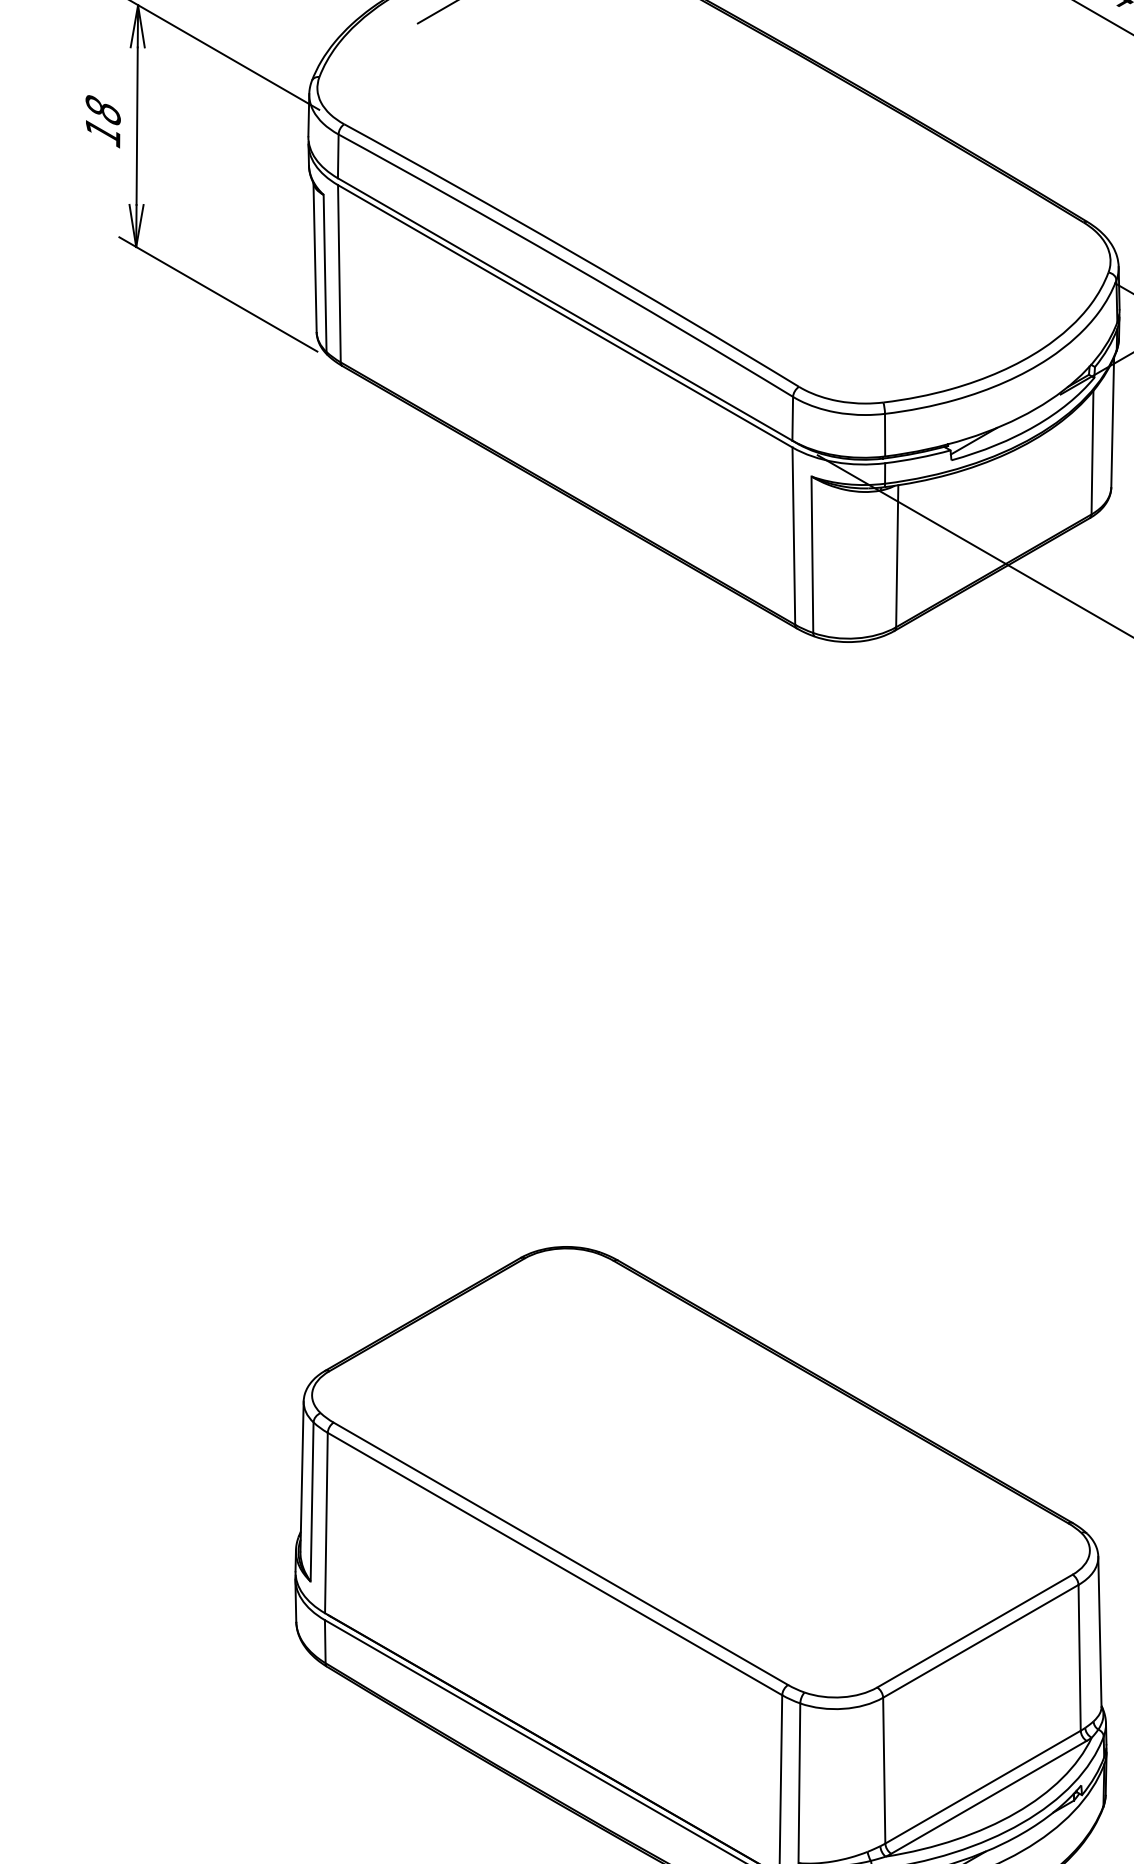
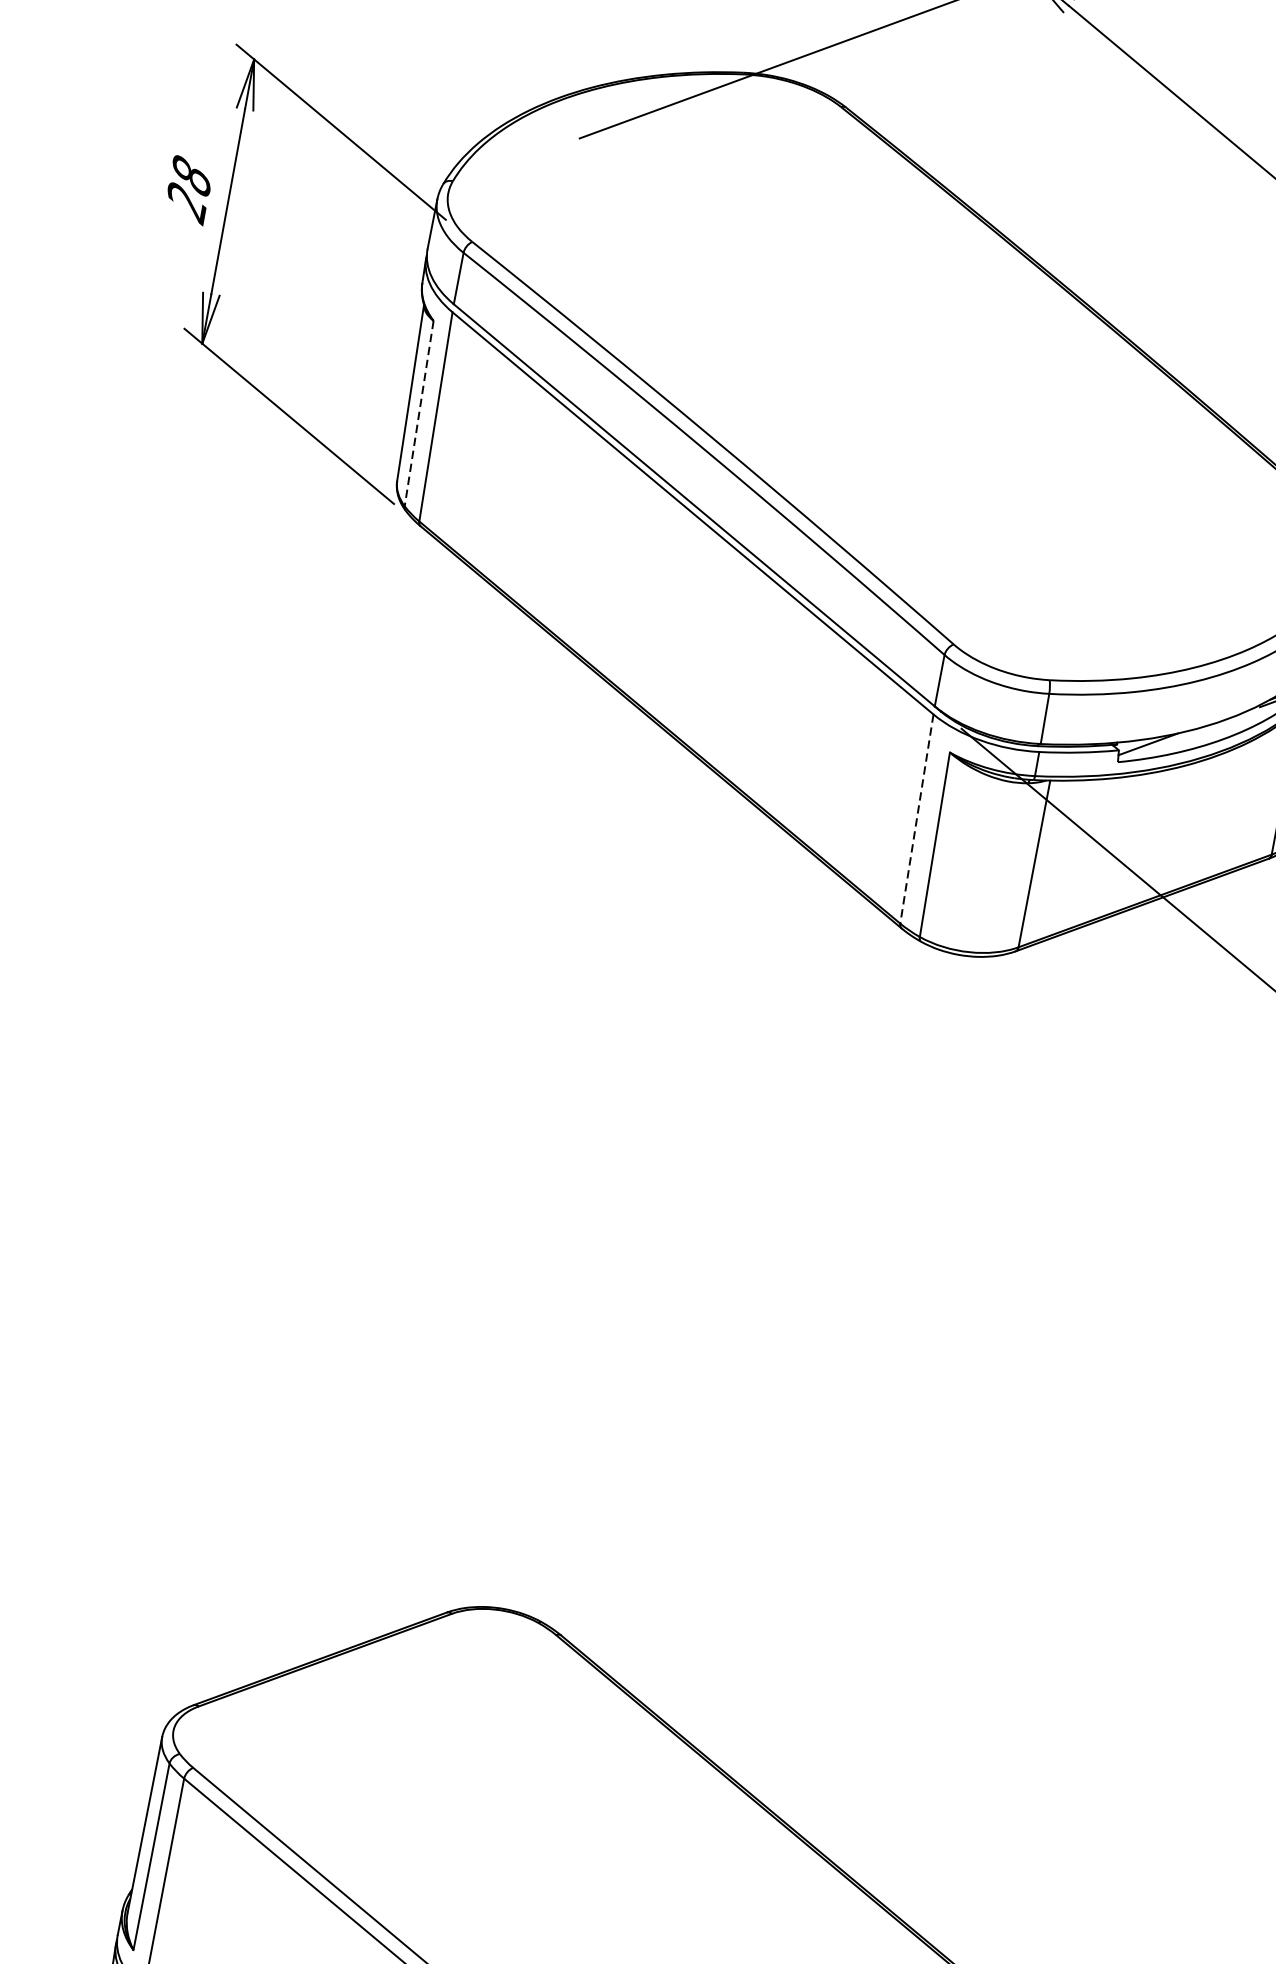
text: (102, 134) -> (185, 204), 18 -> 28
line: (325, 273) -> (419, 413), solid -> dashed
line: (793, 536) -> (916, 819), solid -> dashed

